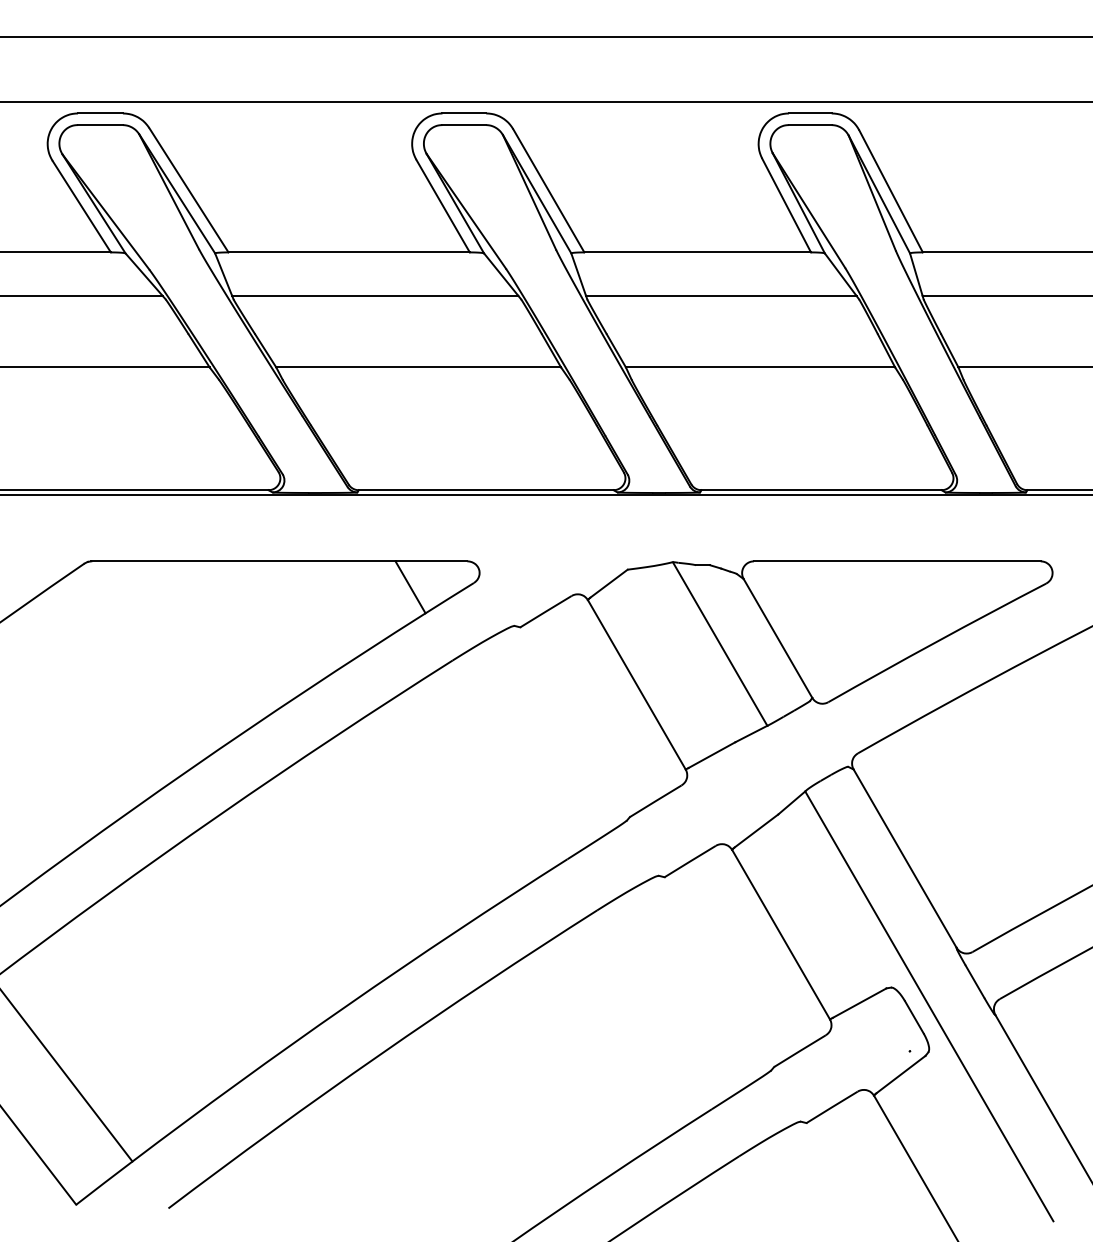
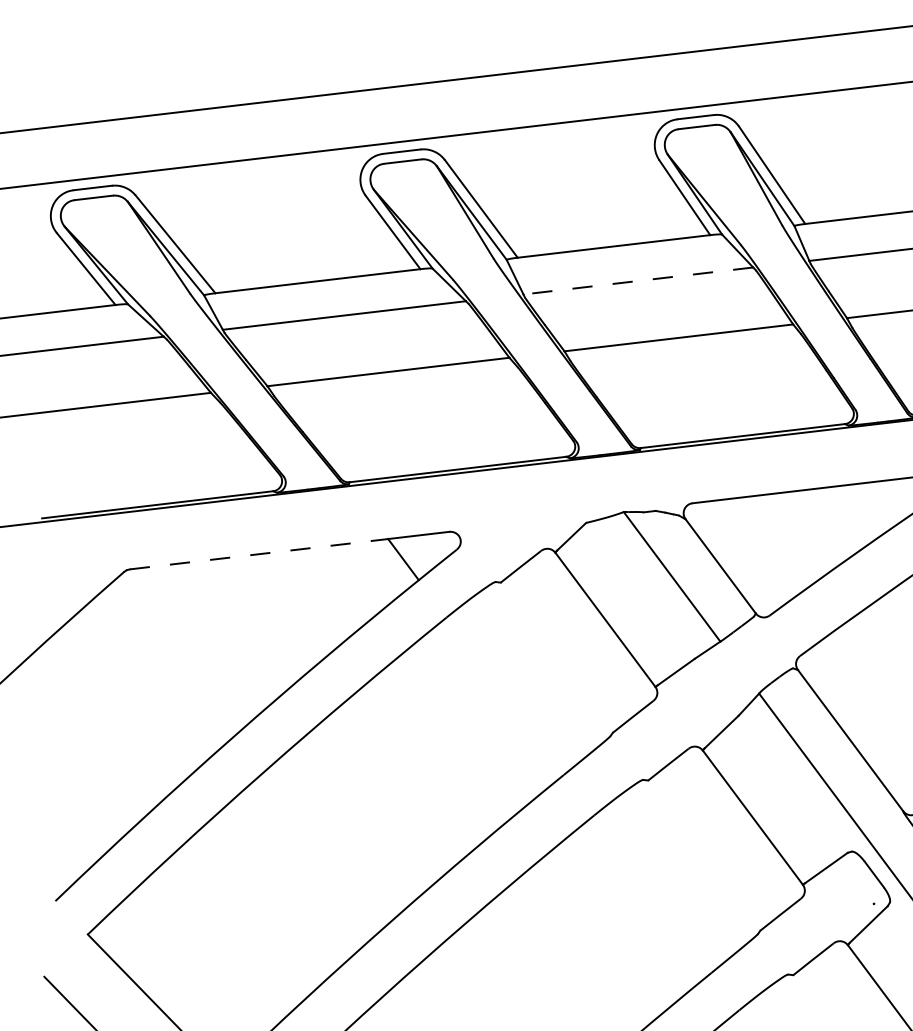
line: (720, 295) -> (637, 280), solid -> dashed
line: (243, 561) -> (259, 554), solid -> dashed

